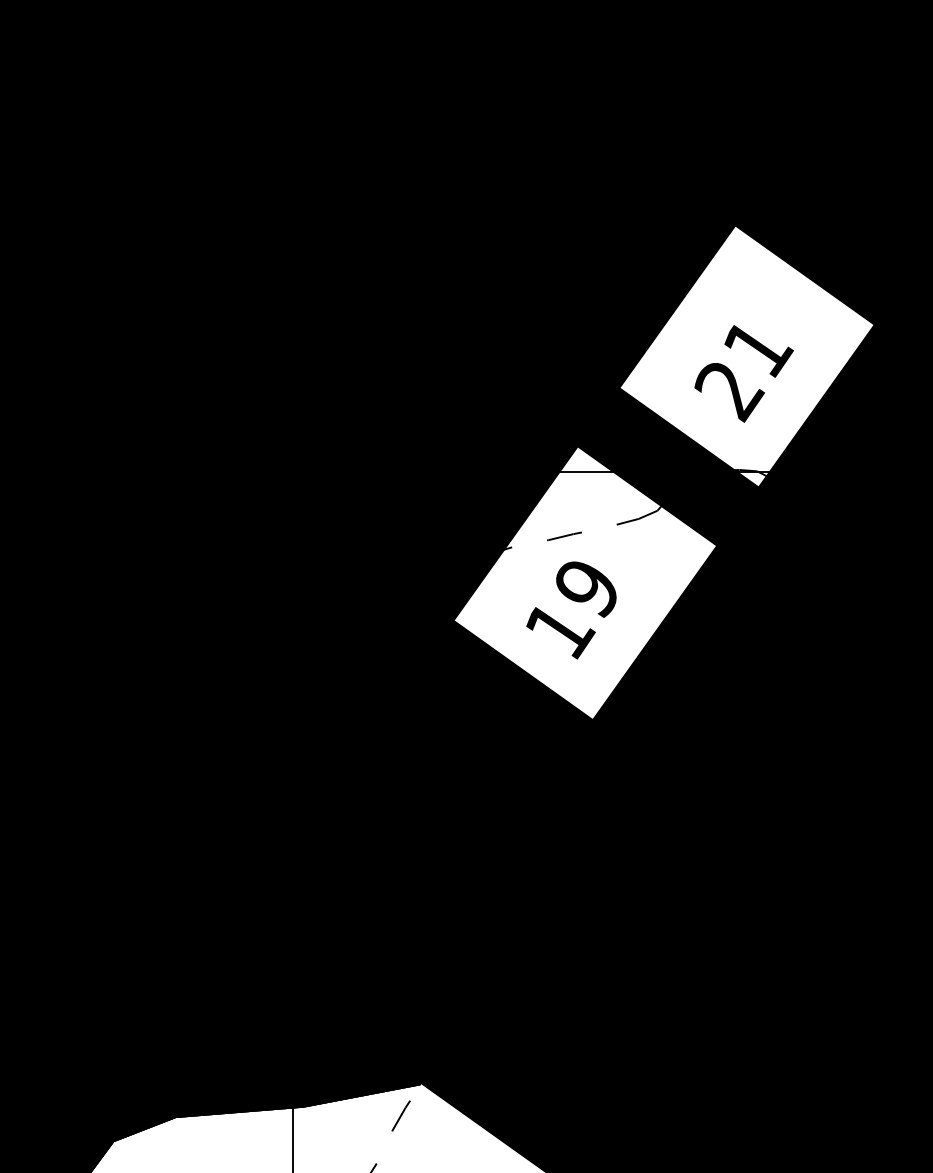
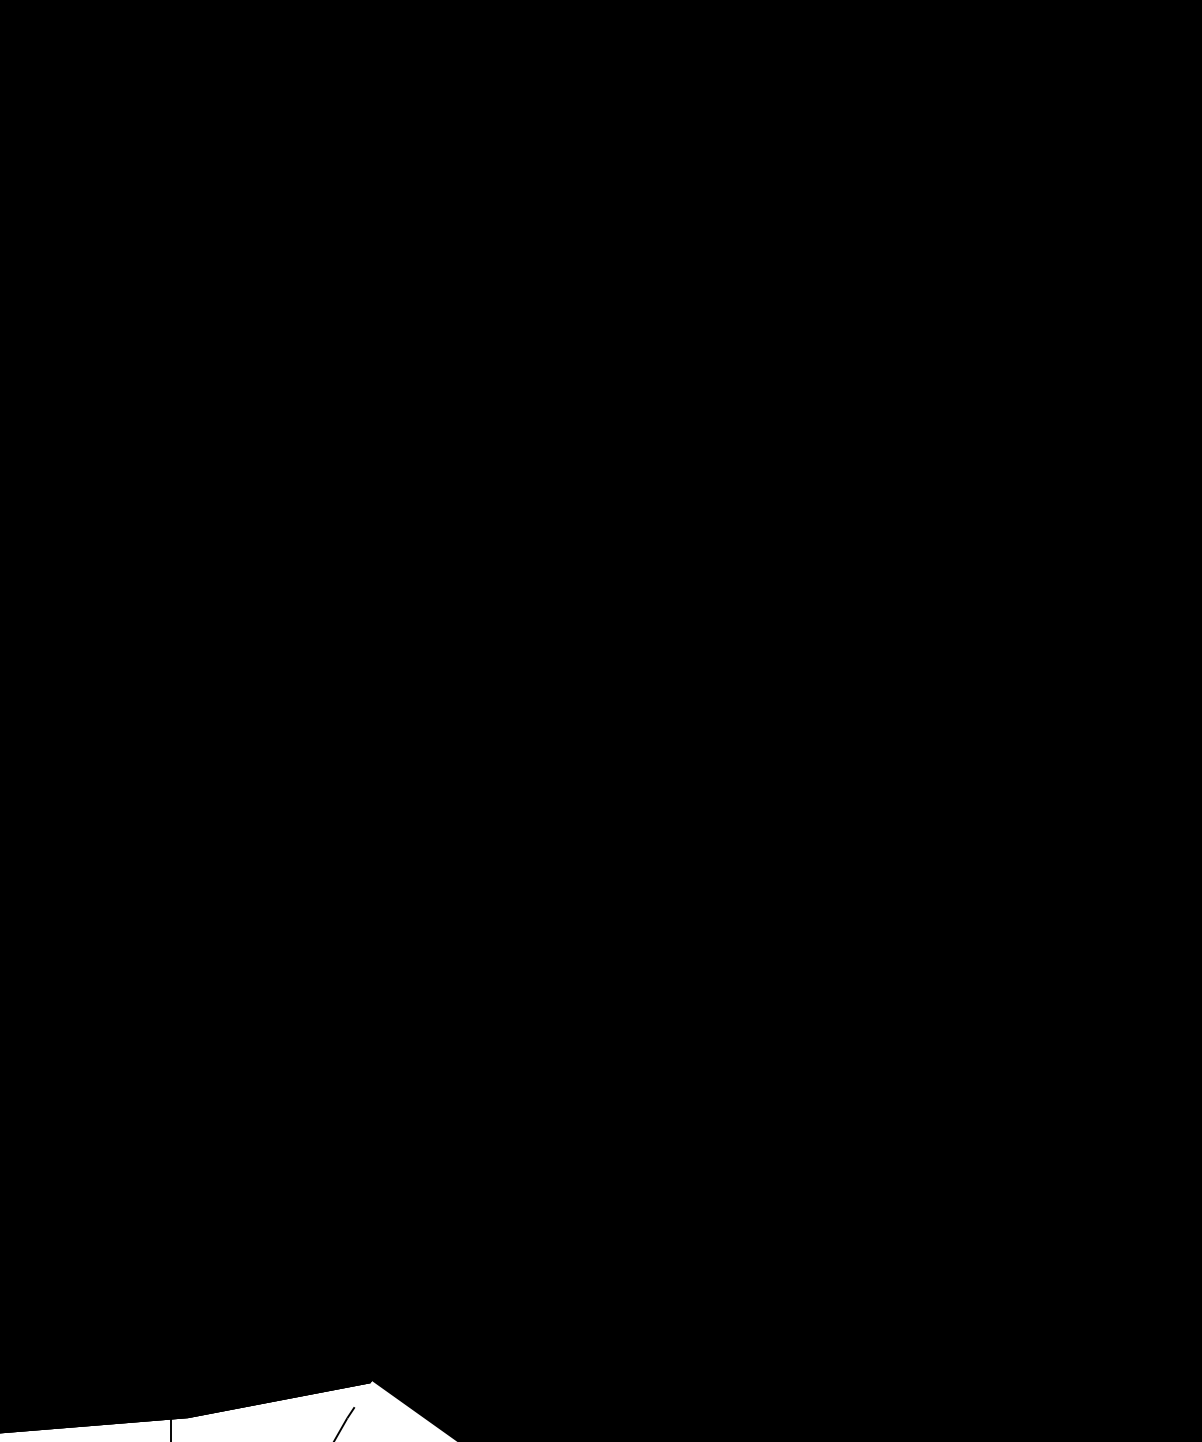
fill: (746, 356) -> (879, 245), added
fill: (585, 583) -> (628, 599), added

